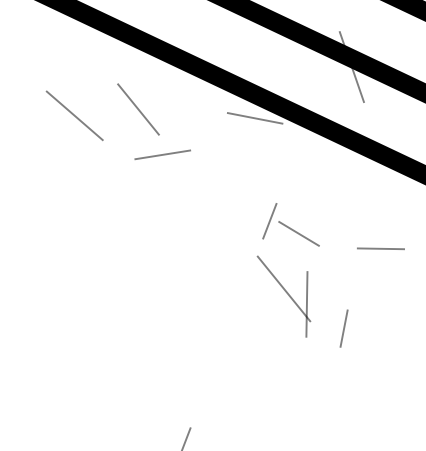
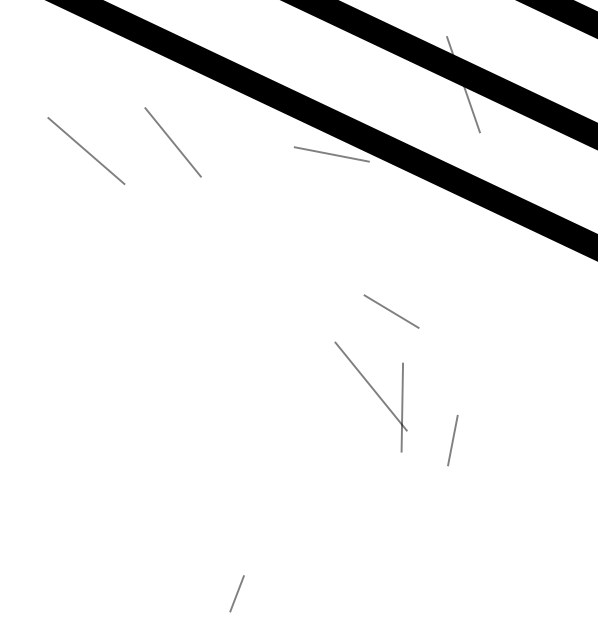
line: (162, 155) -> (205, 204), removed
line: (269, 220) -> (351, 293), removed
line: (380, 248) -> (502, 331), removed

